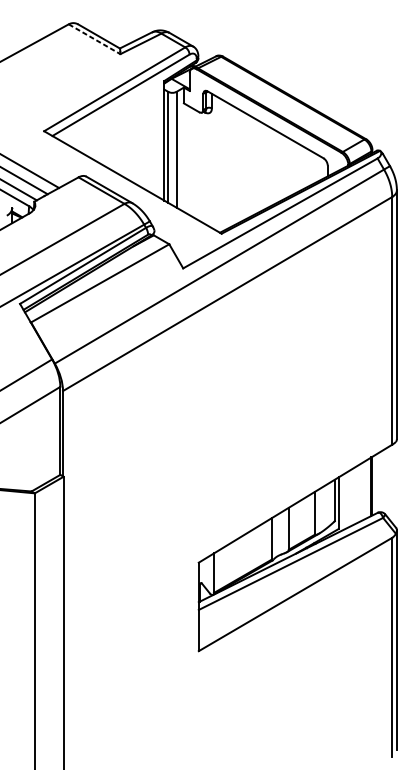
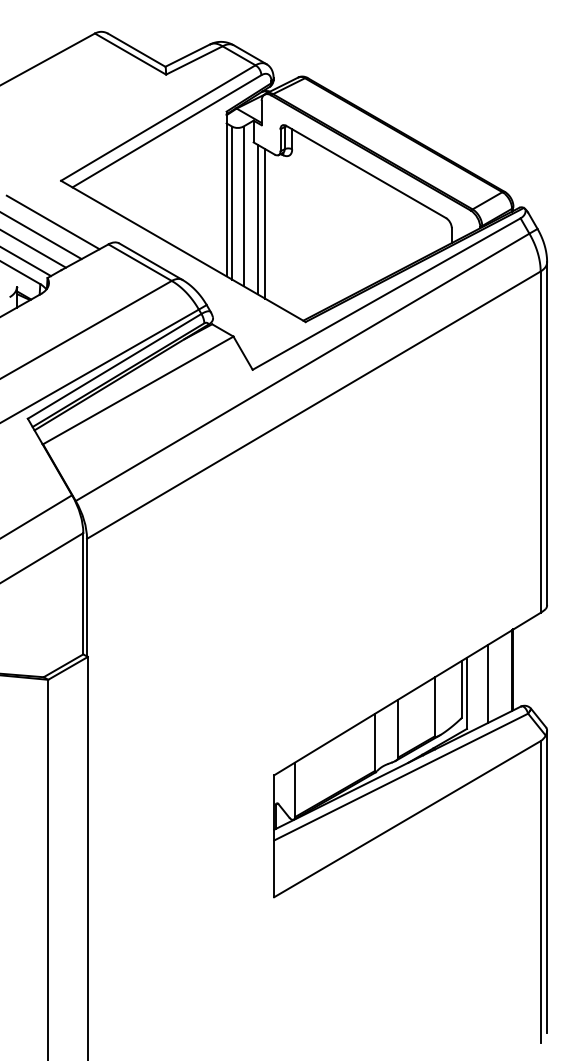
line: (94, 39) -> (130, 54), dashed -> solid
line: (186, 159) -> (257, 219), added
line: (37, 161) -> (52, 222), added
line: (192, 162) -> (265, 223), added
line: (353, 496) -> (487, 684), added

